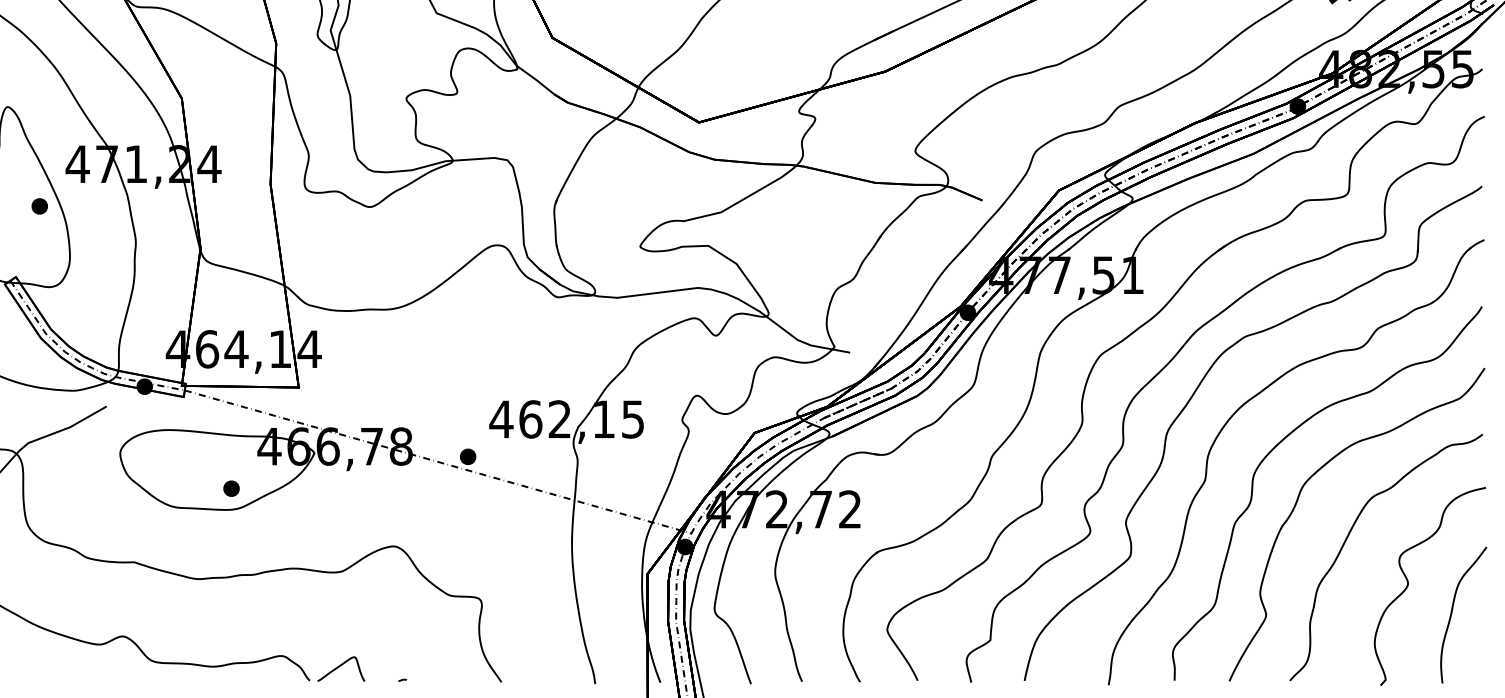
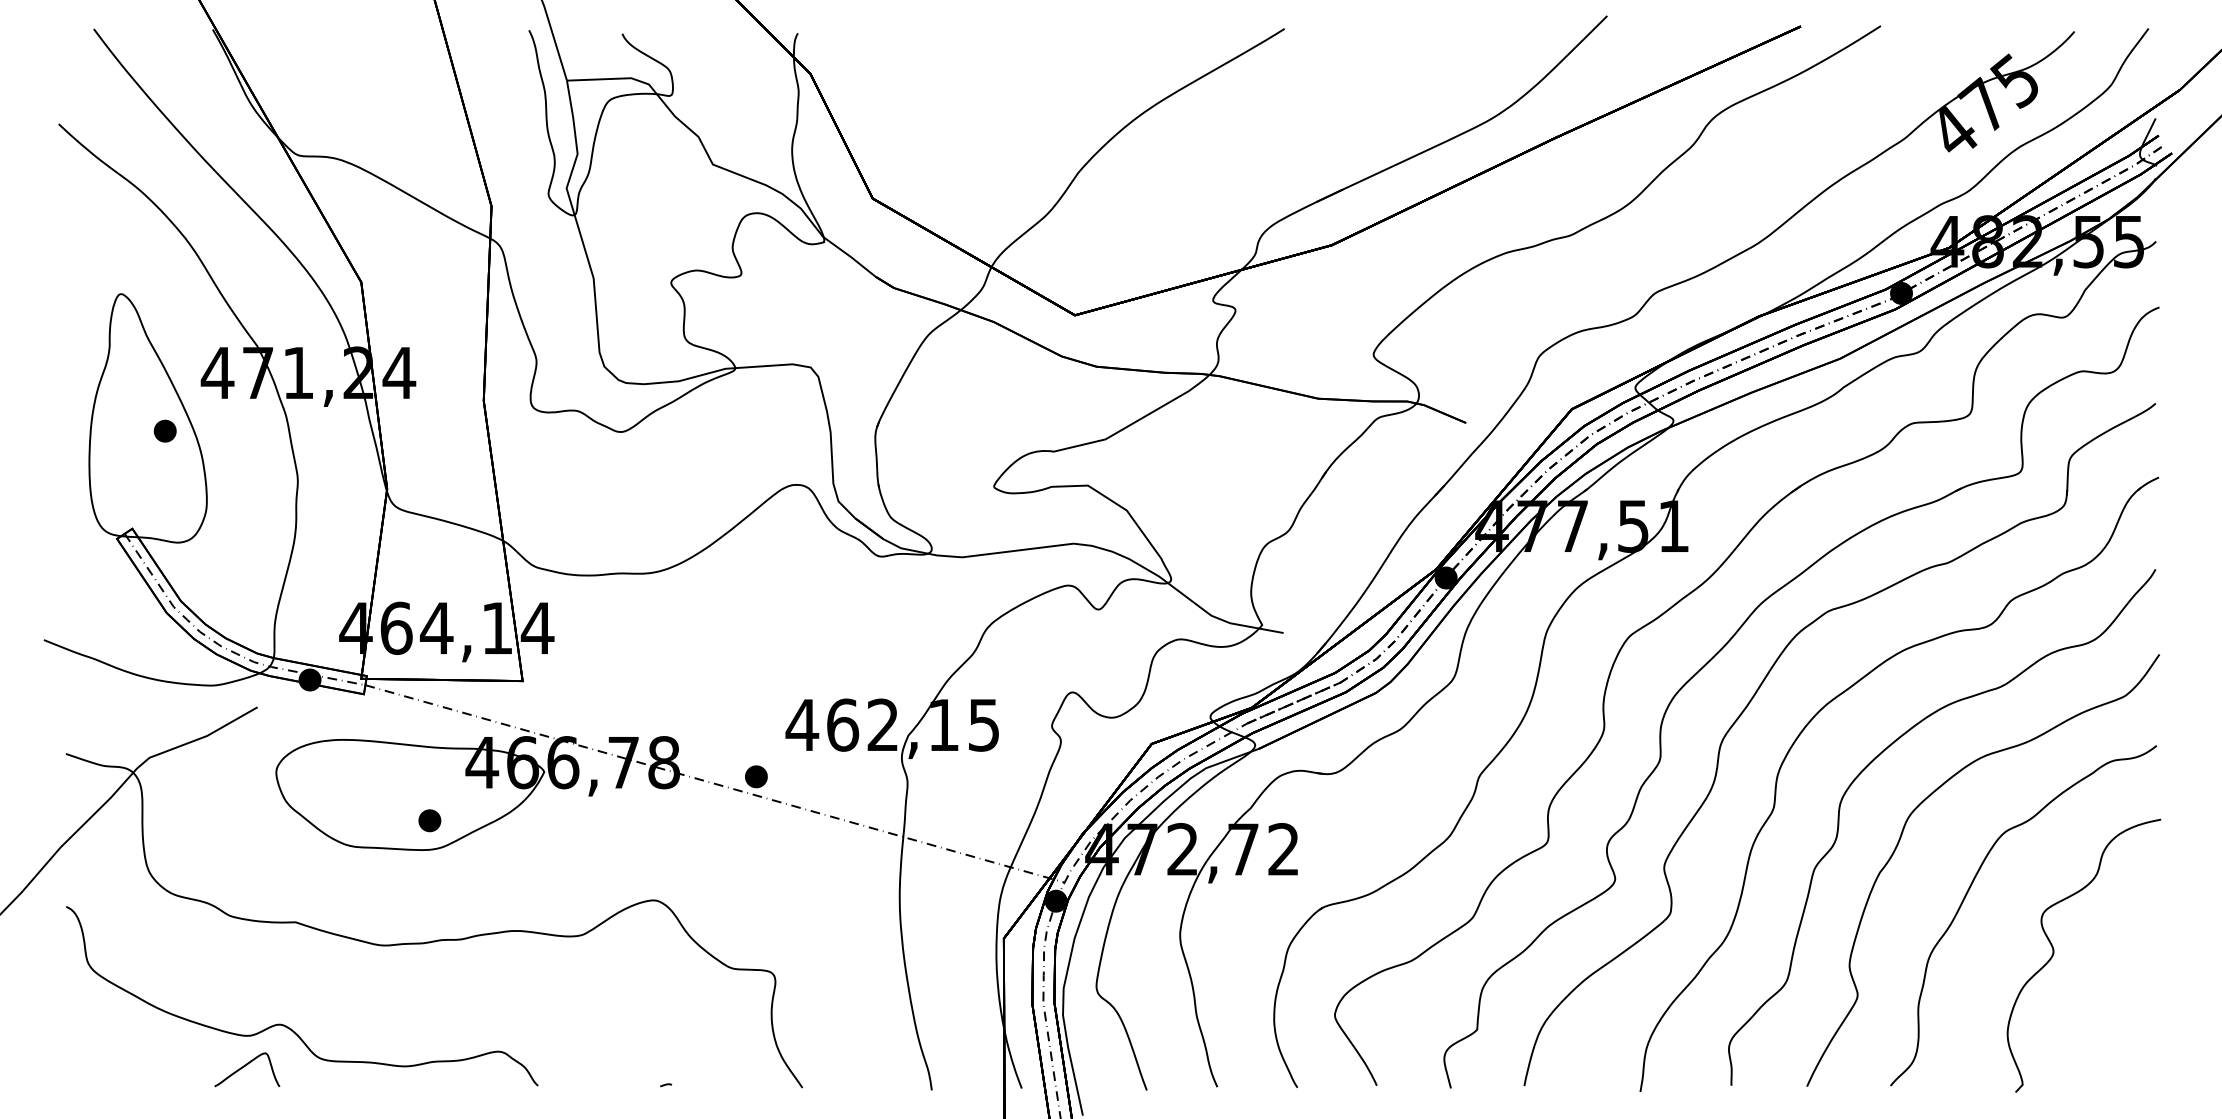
curve: (1452, 613) -> (2114, 993), removed
curve: (339, 666) -> (245, 1066), moved

